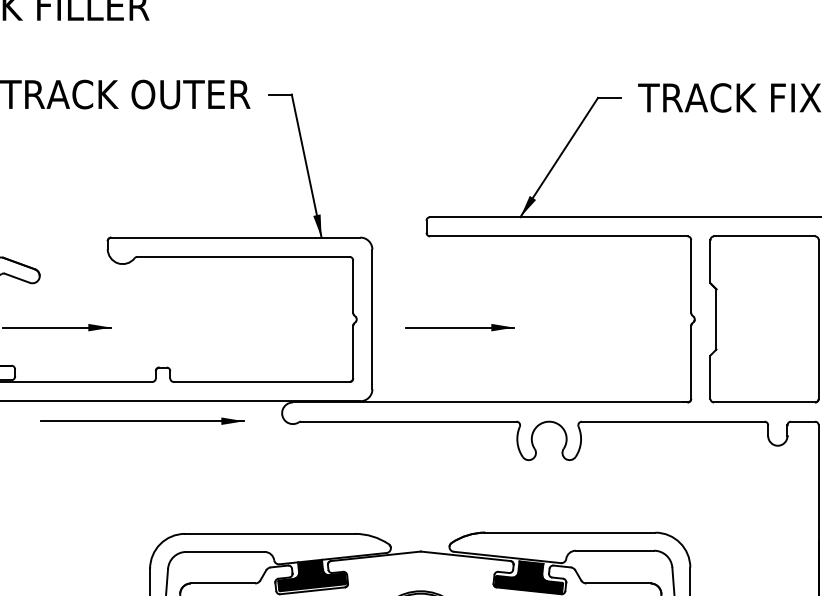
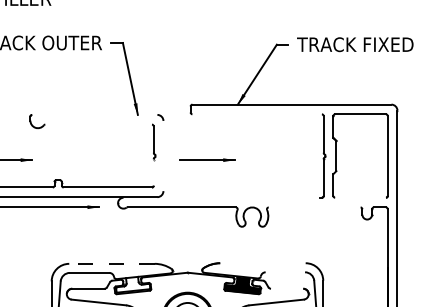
line: (235, 236) -> (94, 114), removed
line: (557, 236) -> (256, 114), removed
line: (243, 256) -> (98, 124), removed
line: (372, 318) -> (163, 155), removed
line: (352, 352) -> (153, 172), removed
line: (489, 401) -> (222, 197), removed
line: (764, 401) -> (360, 197), removed
line: (672, 421) -> (314, 207), removed
line: (271, 533) -> (112, 263), solid -> dashed
line: (569, 533) -> (262, 263), removed
line: (615, 551) -> (285, 272), removed
fill: (312, 574) -> (133, 284), removed
line: (619, 582) -> (287, 288), removed

